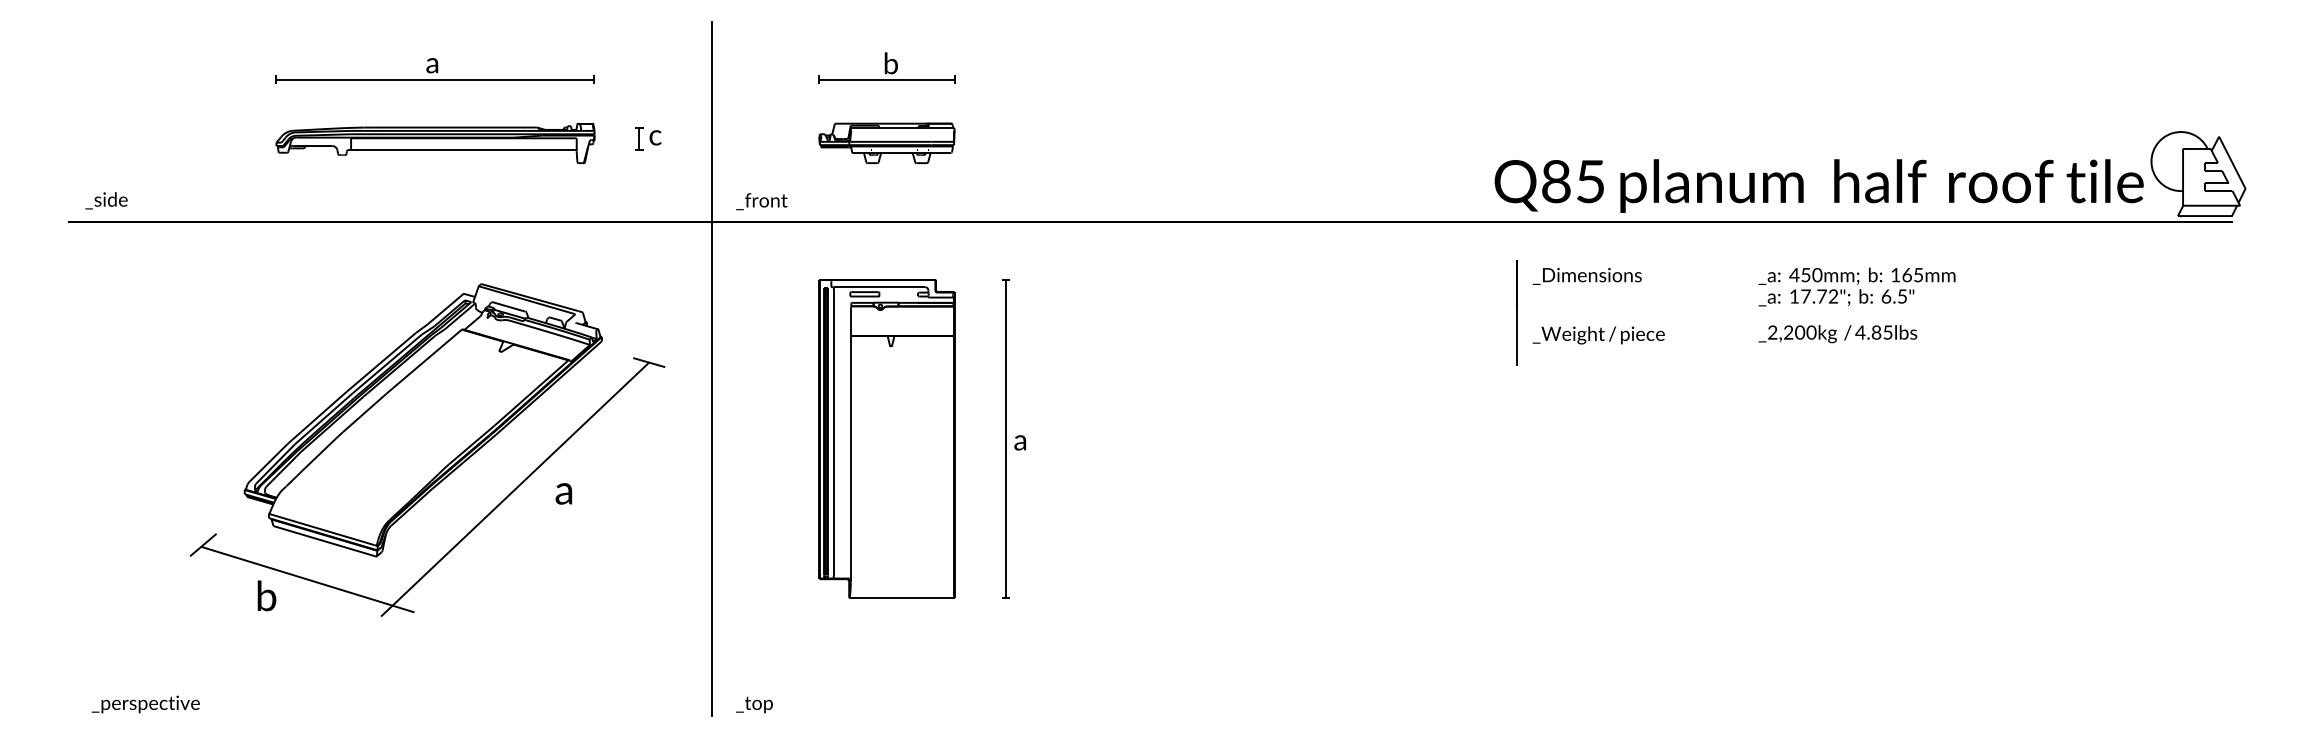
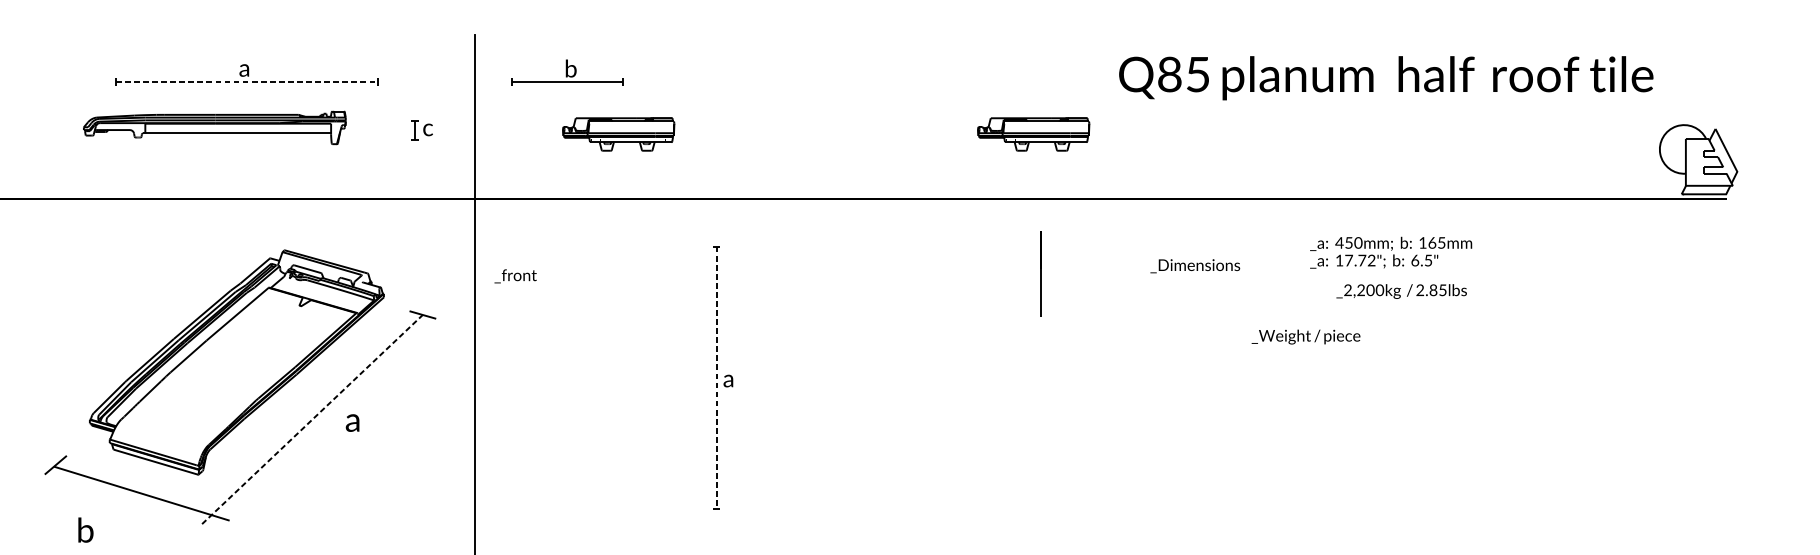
part: (886, 67) -> (567, 71), moved
line: (435, 79) -> (246, 81), solid -> dashed
part: (1390, 142) -> (1033, 133), added
part: (435, 143) -> (214, 127), moved
text: (1818, 185) -> (1385, 77), moved
text: (761, 201) -> (515, 276), moved
text: (1586, 275) -> (1194, 265), moved
text: (1856, 286) -> (1390, 252), moved
line: (1516, 312) -> (1040, 273), moved
text: (1860, 332) -> (1420, 290), 4.85lbs -> 2.85lbs
text: (1598, 335) -> (1305, 337), moved
part: (886, 438) -> (618, 377), removed
line: (1006, 439) -> (717, 378), solid -> dashed
line: (515, 489) -> (312, 419), solid -> dashed
text: (266, 595) -> (85, 529), moved

